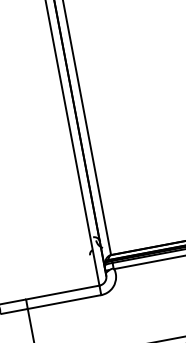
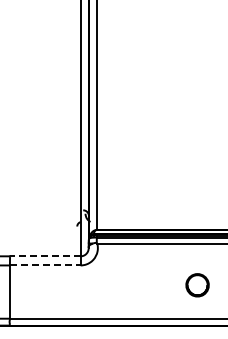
line: (61, 292) -> (44, 256), solid -> dashed
line: (64, 302) -> (45, 265), solid -> dashed

